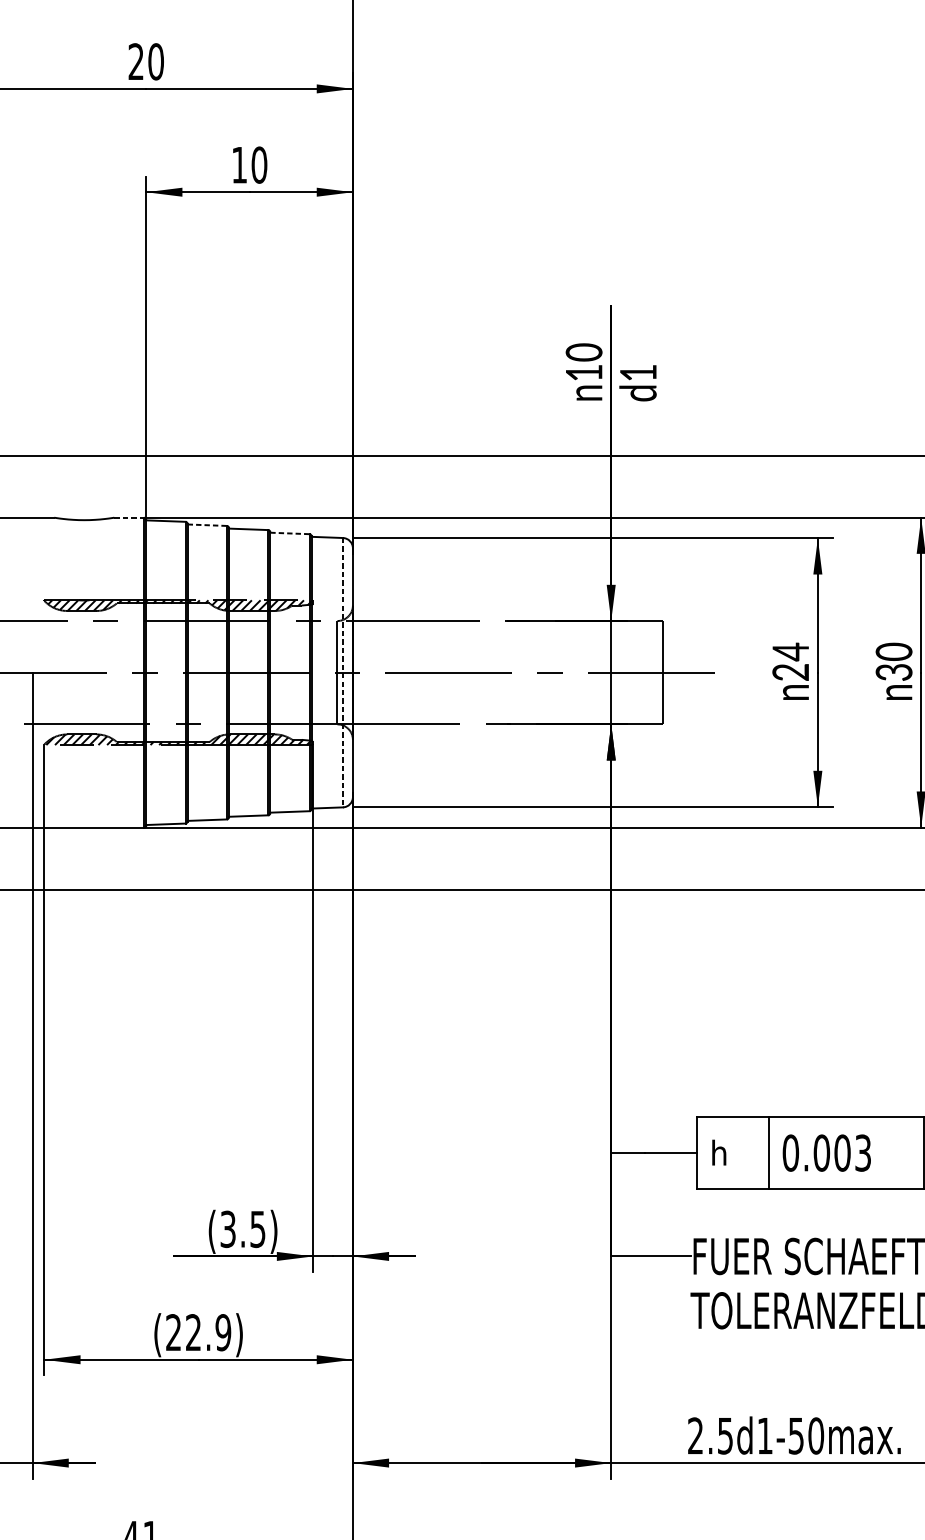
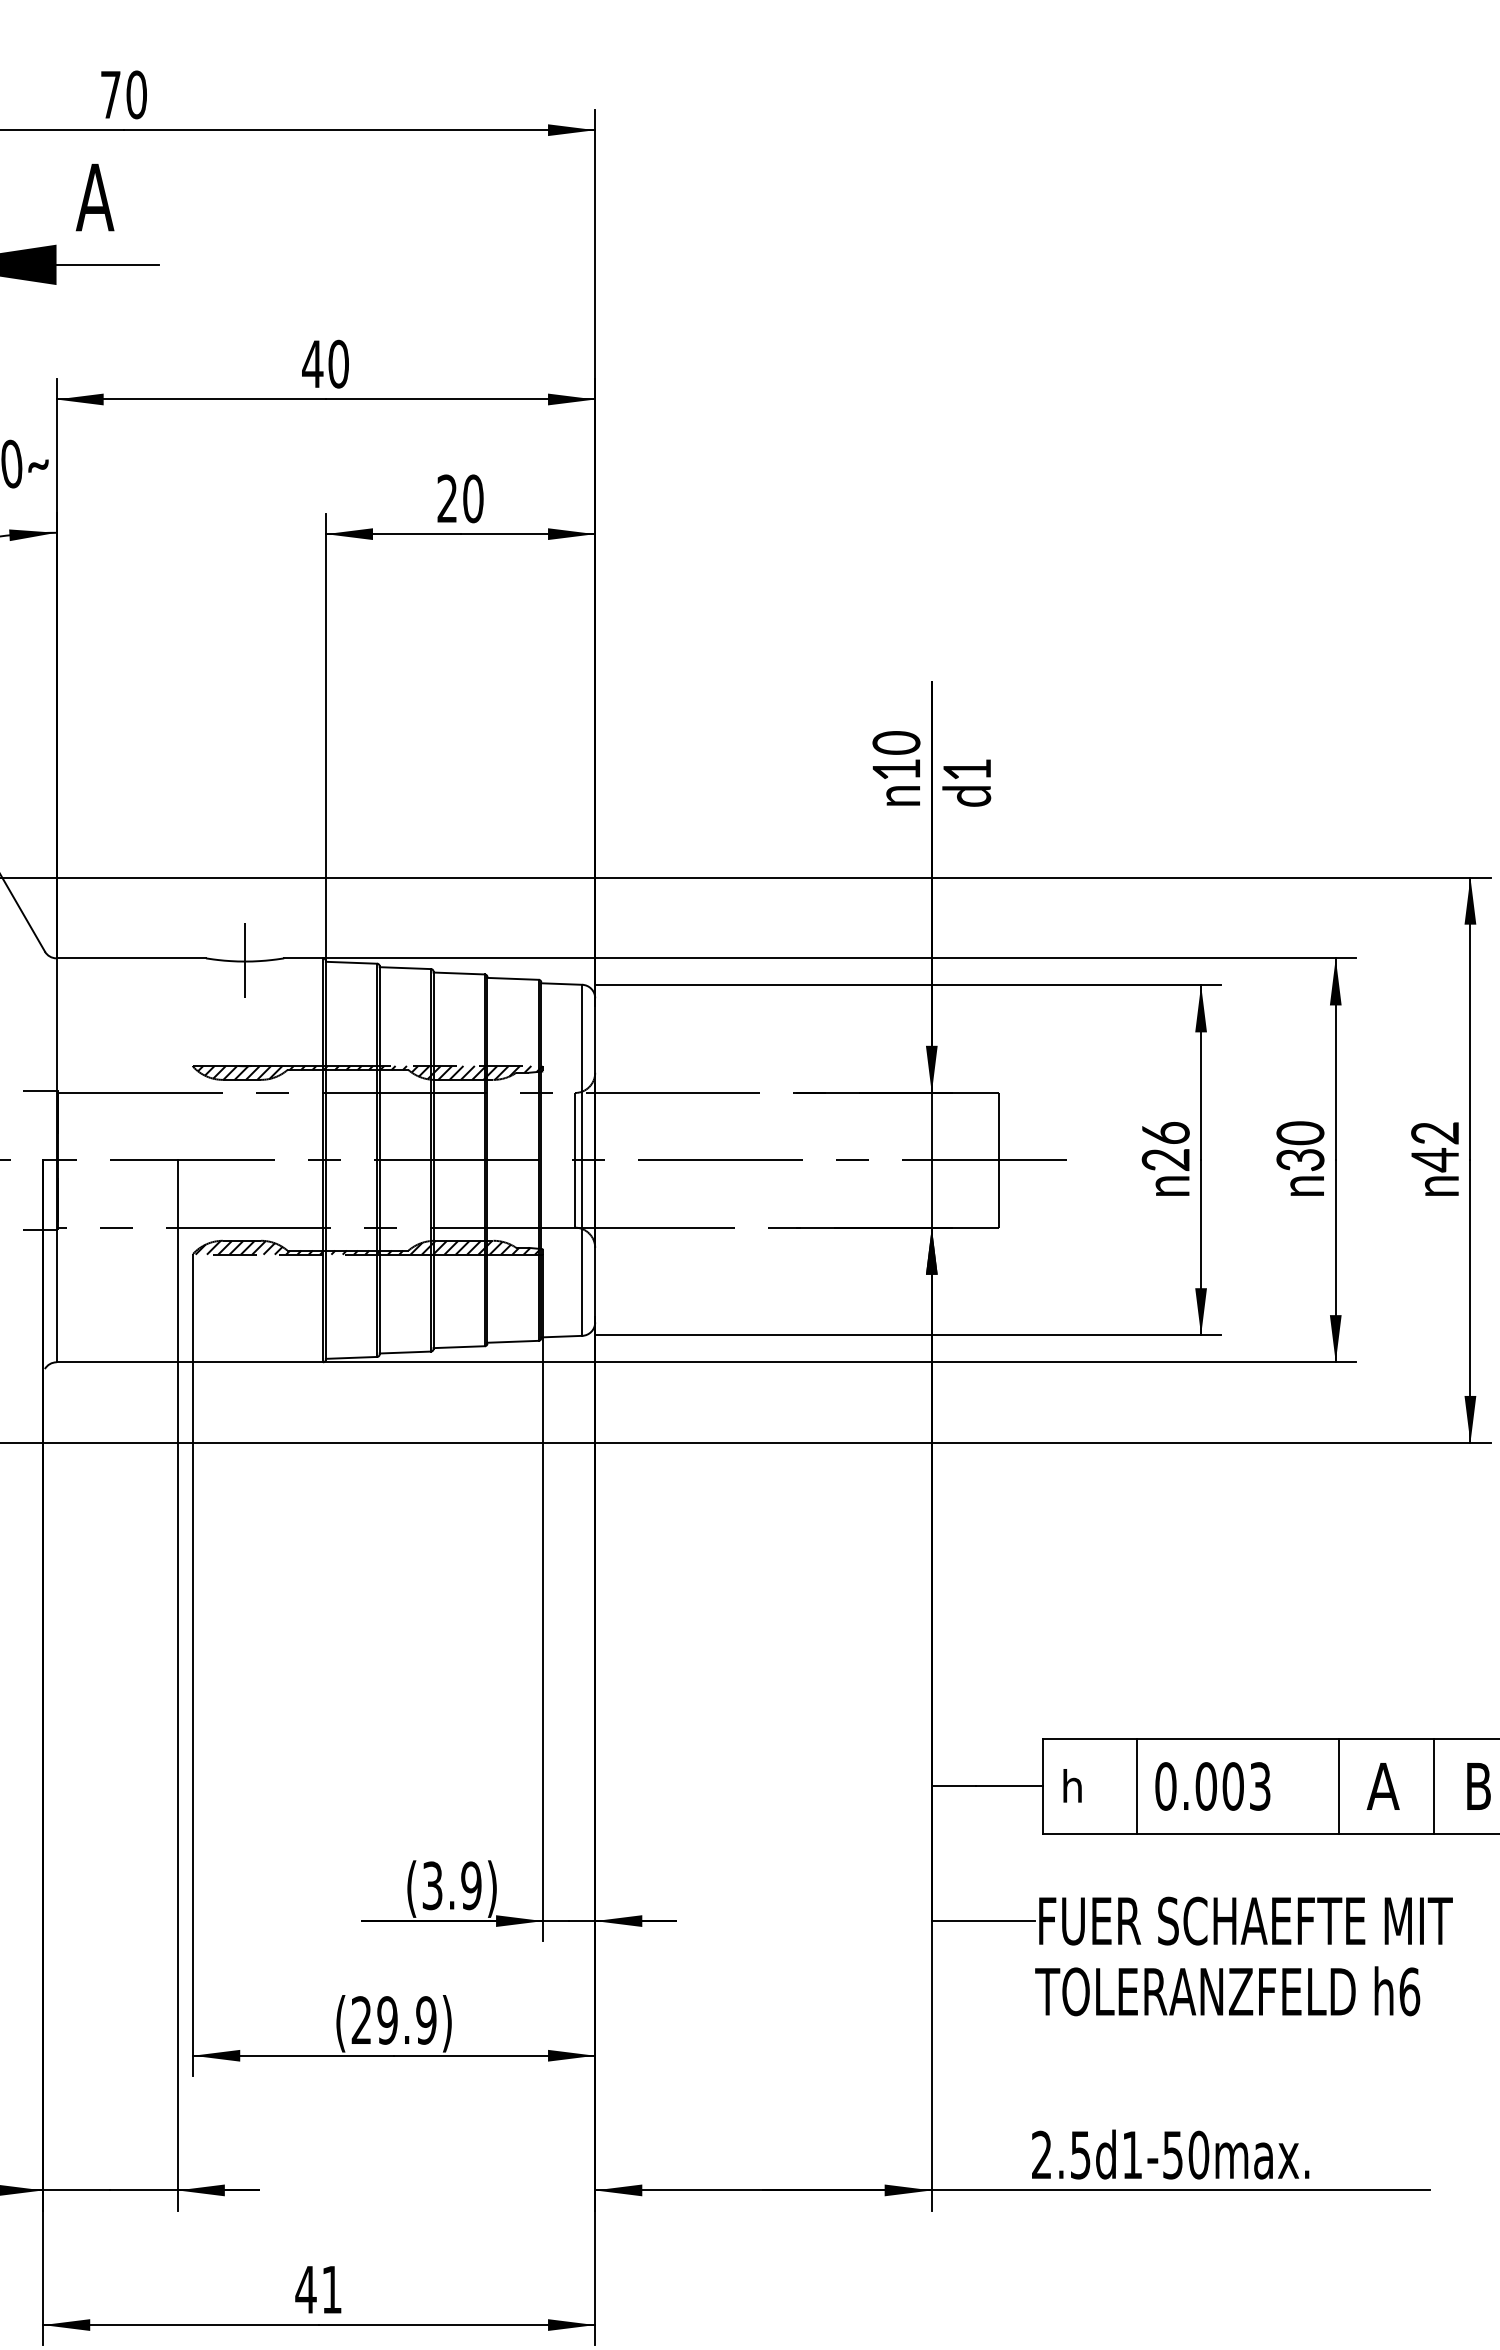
text: (136, 61) -> (312, 363), 20 -> 40
text: (238, 164) -> (446, 498), 10 -> 20
line: (129, 517) -> (303, 958), dashed -> solid
line: (84, 519) -> (245, 960), added
line: (207, 525) -> (405, 968), dashed -> solid
line: (290, 533) -> (513, 978), dashed -> solid
text: (790, 652) -> (1165, 1133), 24 -> 26
line: (343, 672) -> (582, 1160), dashed -> solid
text: (258, 1229) -> (471, 1885), (3.5) -> (3.9)
text: (193, 1332) -> (387, 2020), (22.9) -> (29.9)

